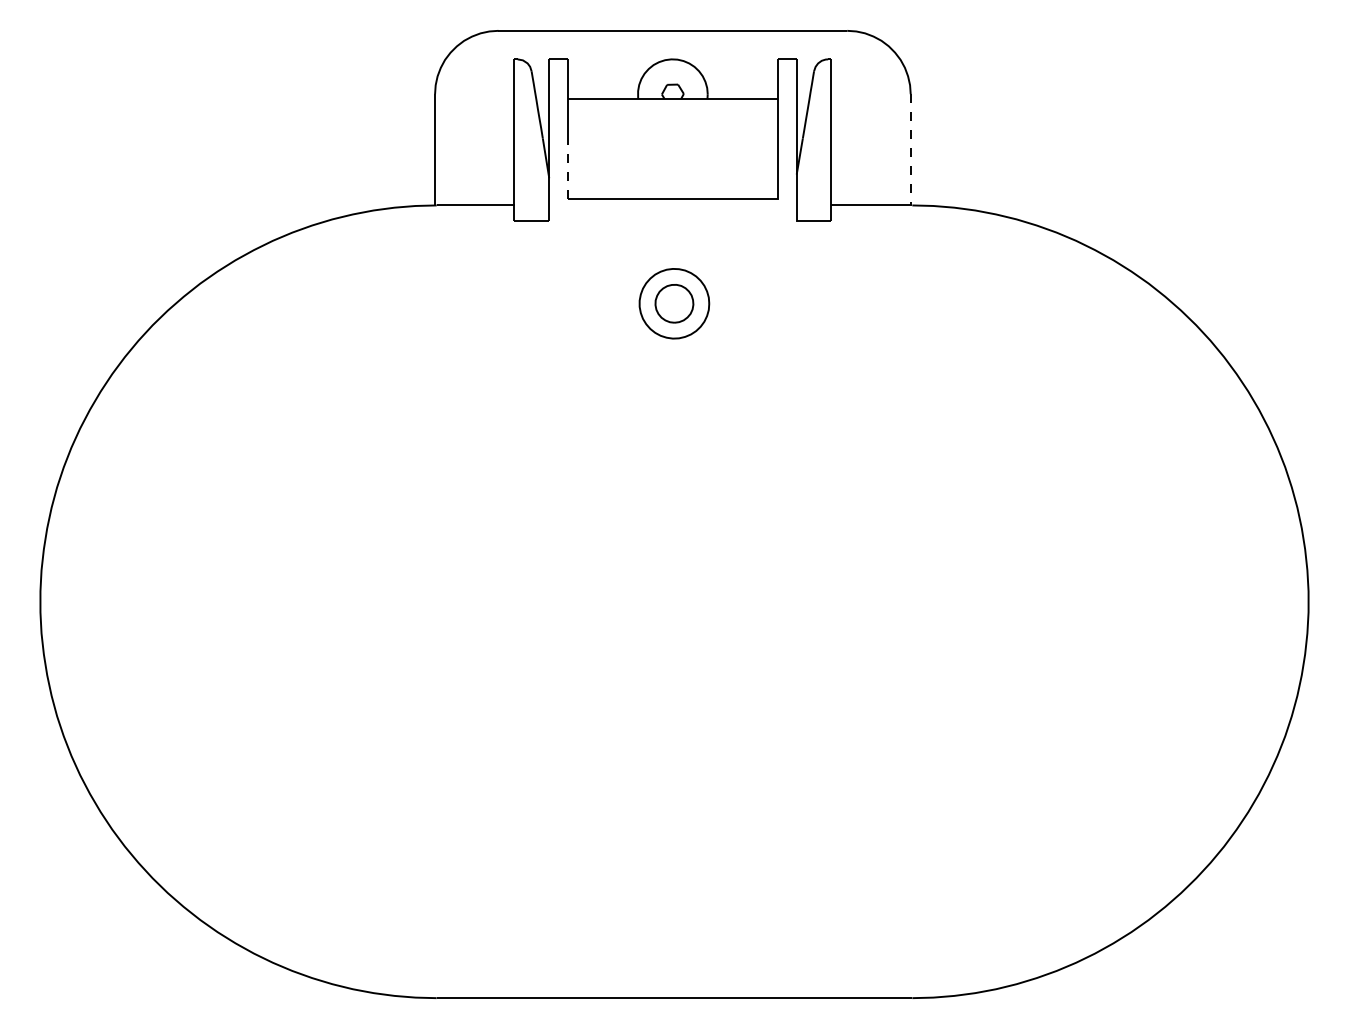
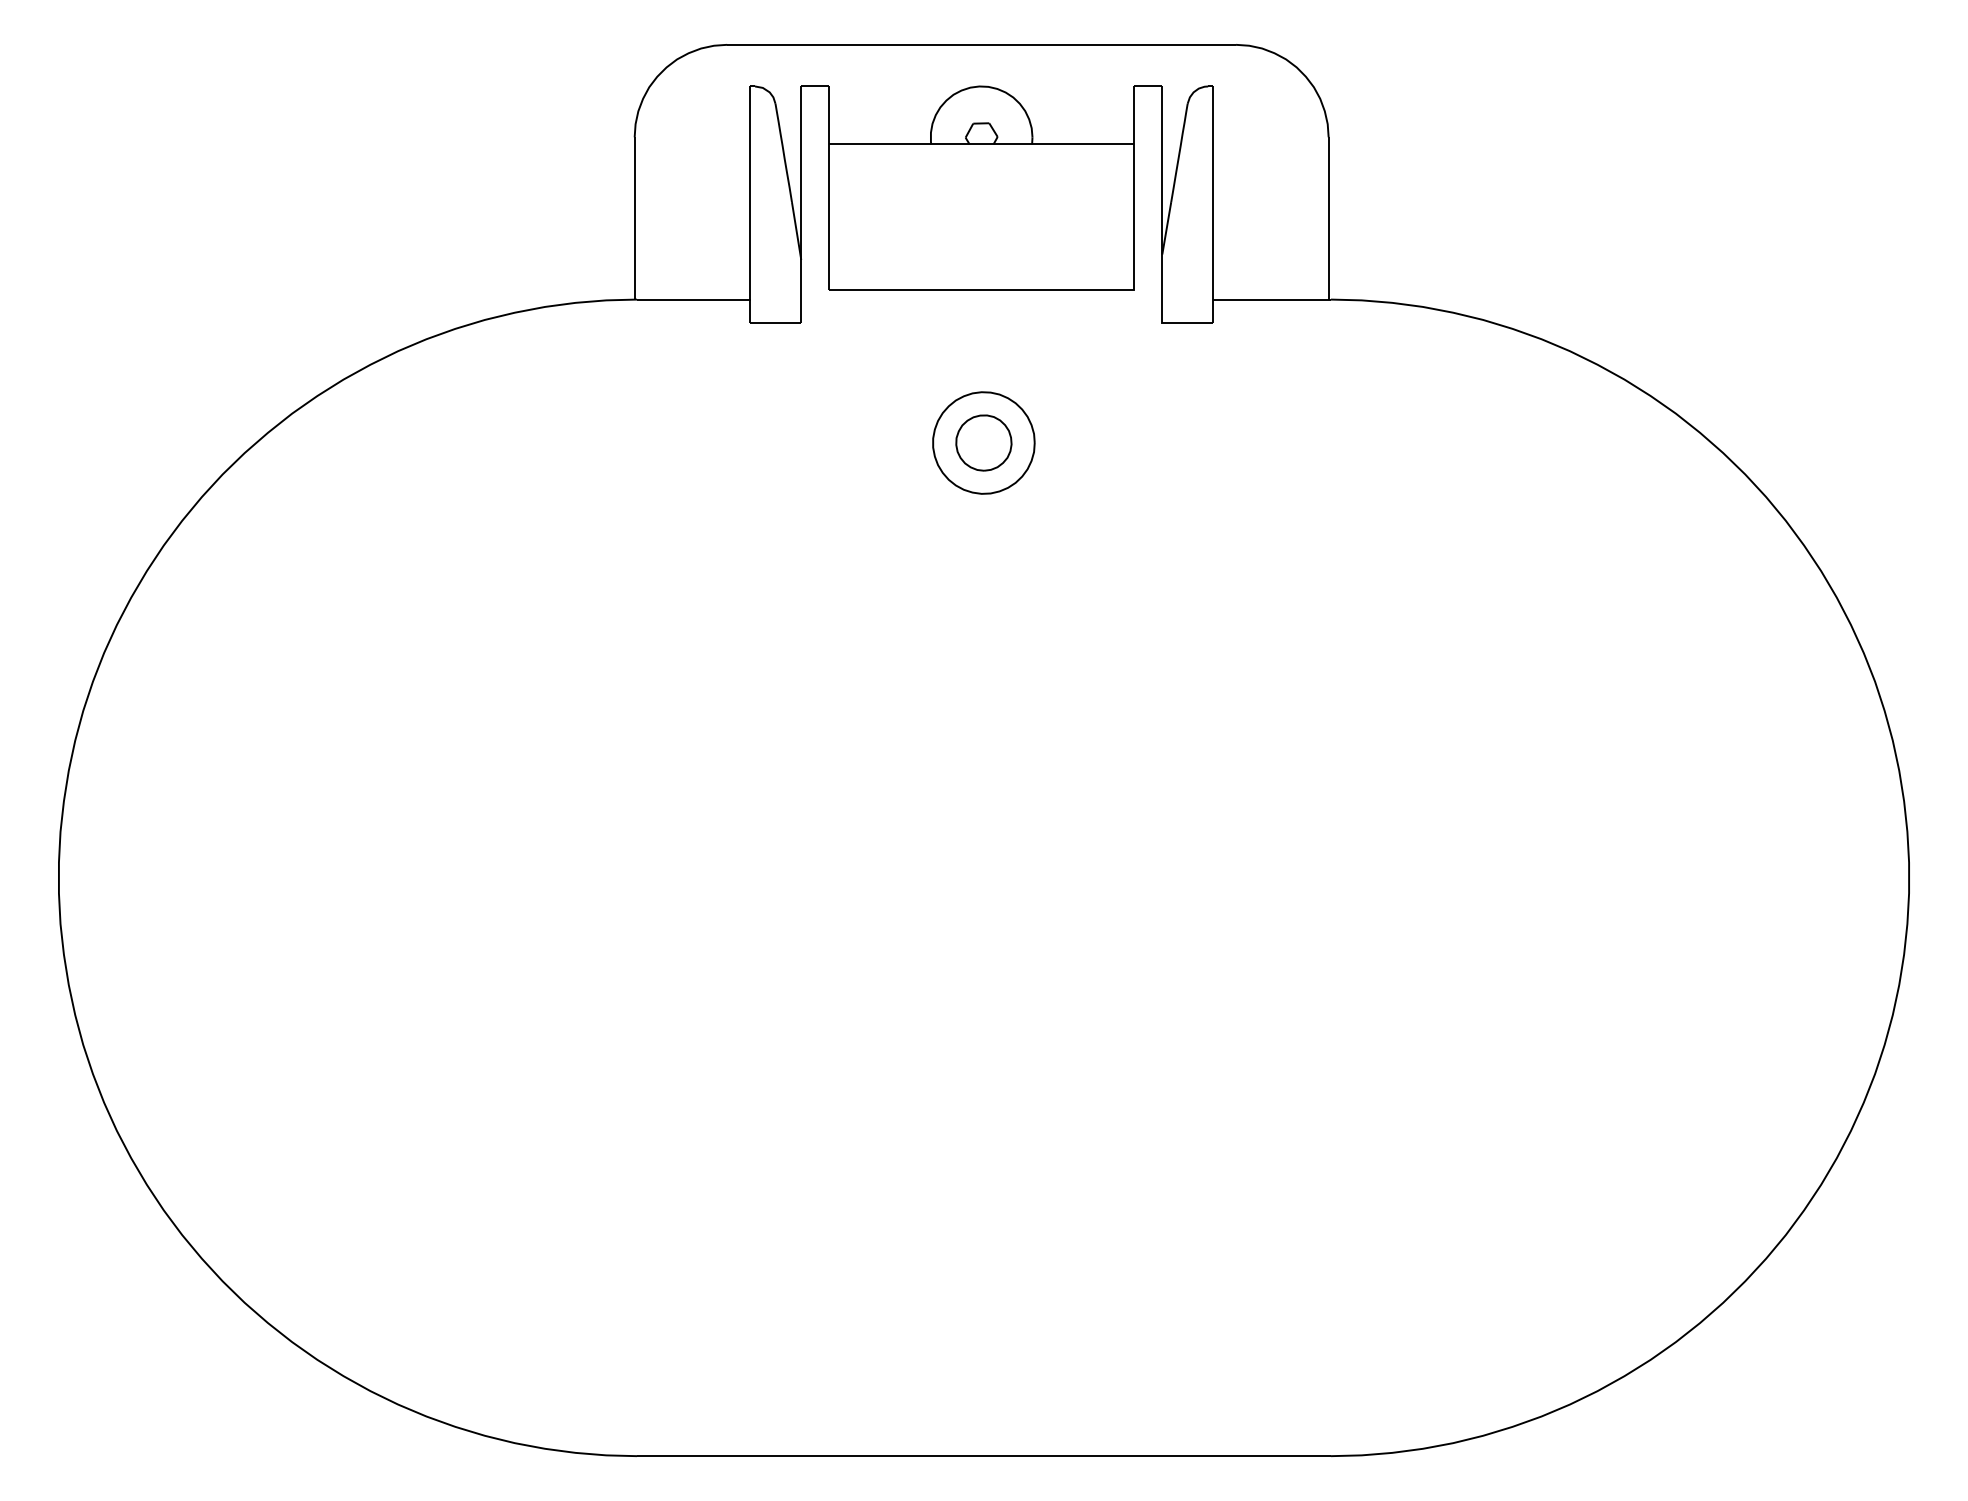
line: (910, 149) -> (1328, 217), dashed -> solid
line: (568, 168) -> (829, 245), dashed -> solid

